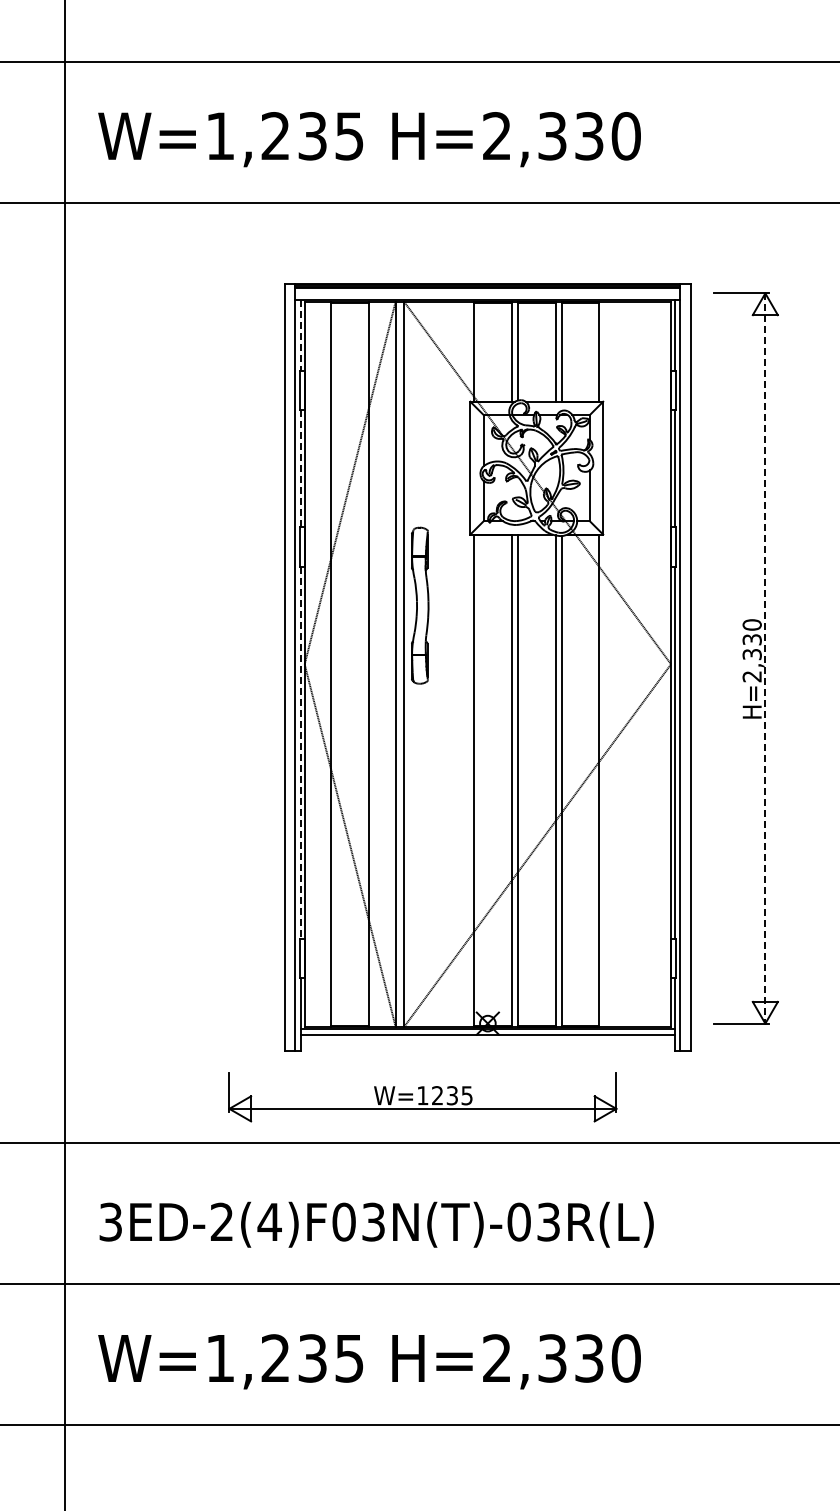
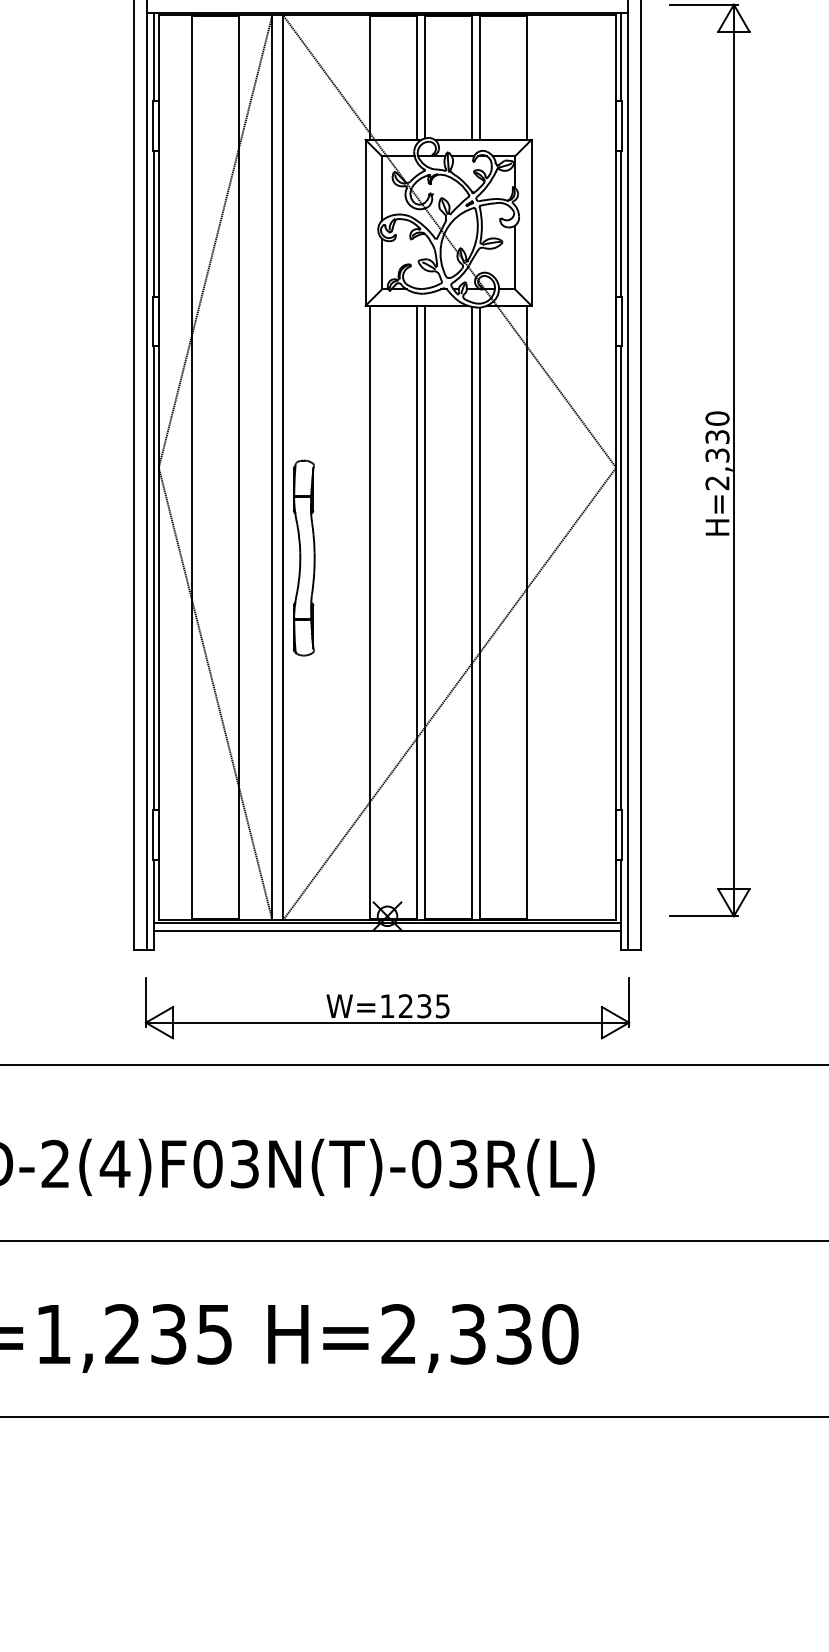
line: (300, 335) -> (153, 57), dashed -> solid
line: (300, 469) -> (153, 224), dashed -> solid
part: (420, 605) -> (304, 557), moved
line: (765, 659) -> (734, 461), dashed -> solid
line: (300, 752) -> (153, 577), dashed -> solid
part: (422, 1097) -> (387, 1008), moved

